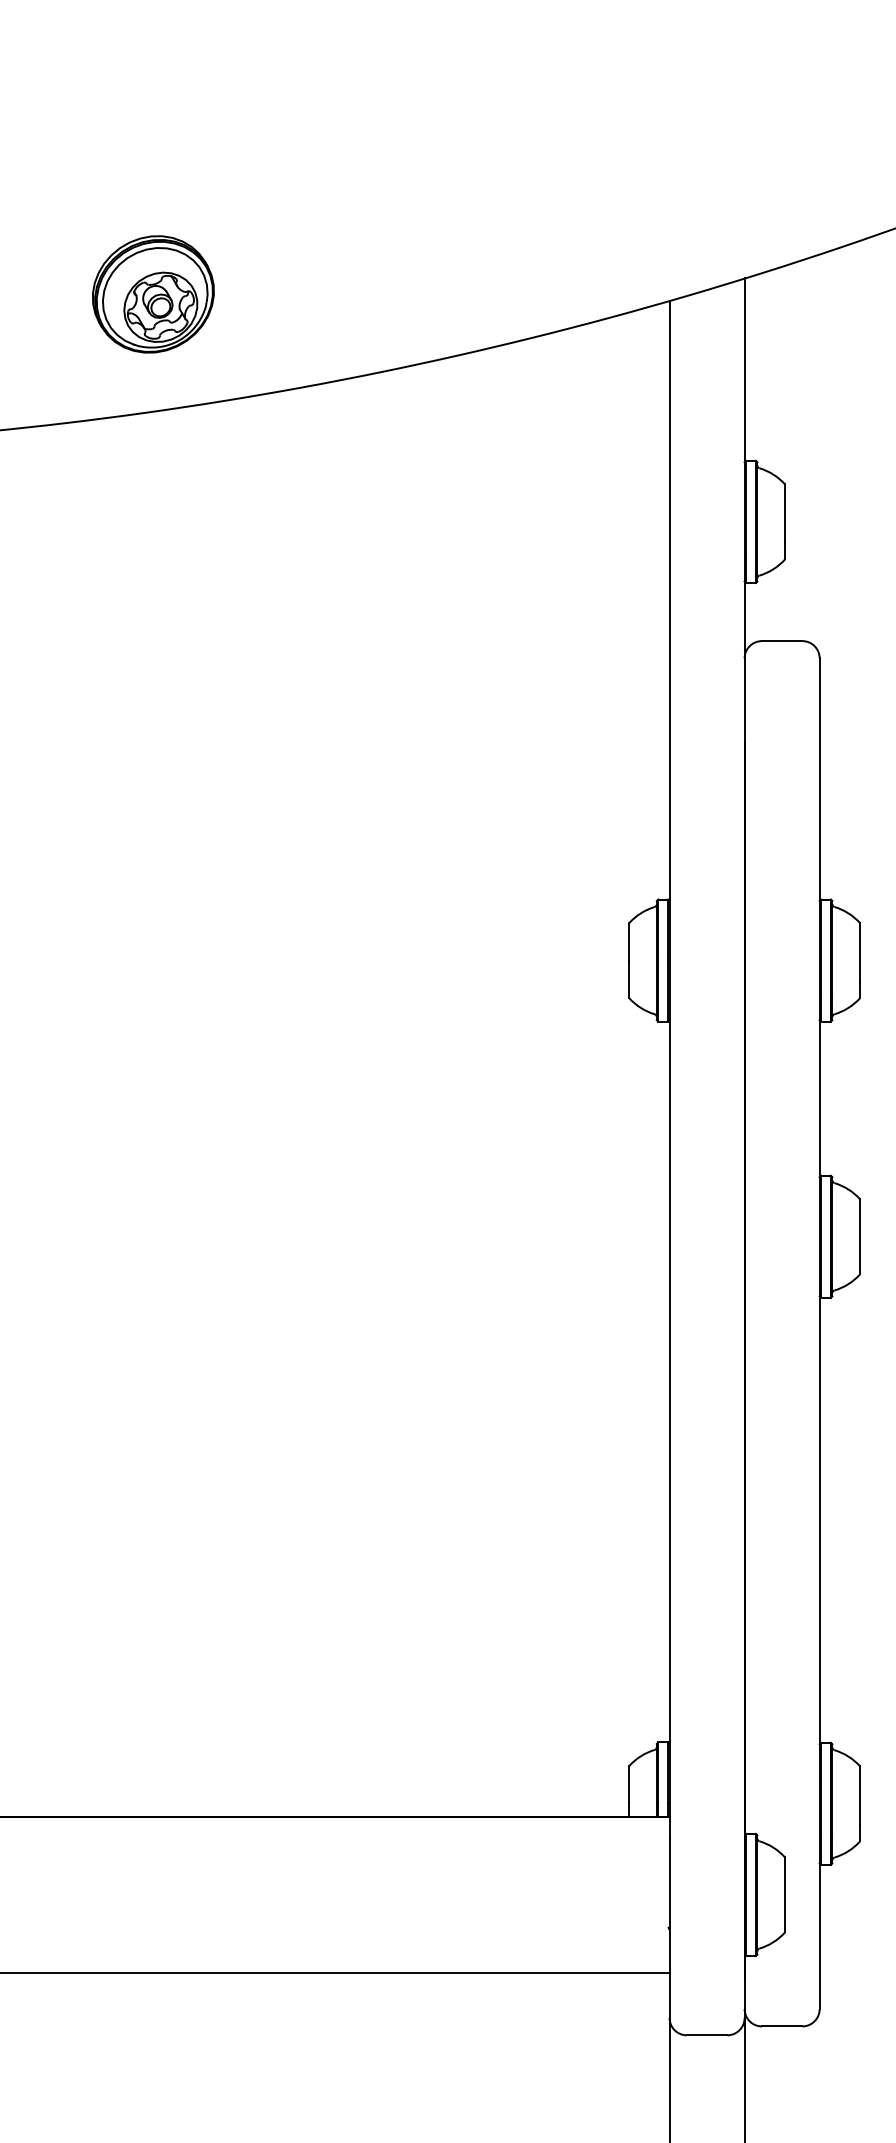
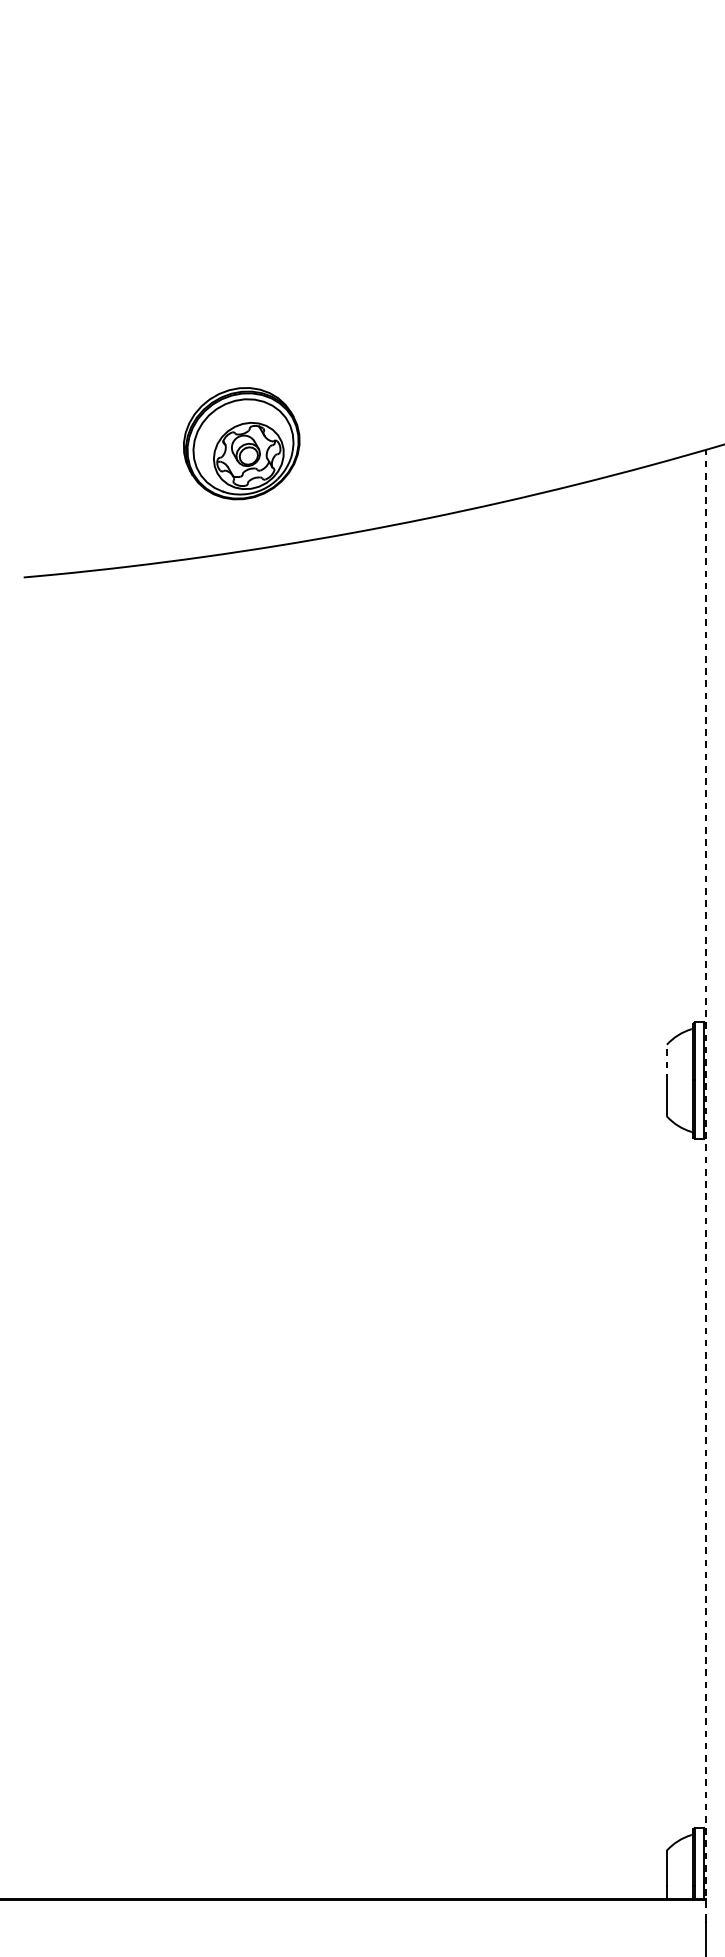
part: (153, 294) -> (241, 443), moved
line: (629, 941) -> (667, 1062), solid -> dashed
line: (669, 1069) -> (705, 1184), solid -> dashed

